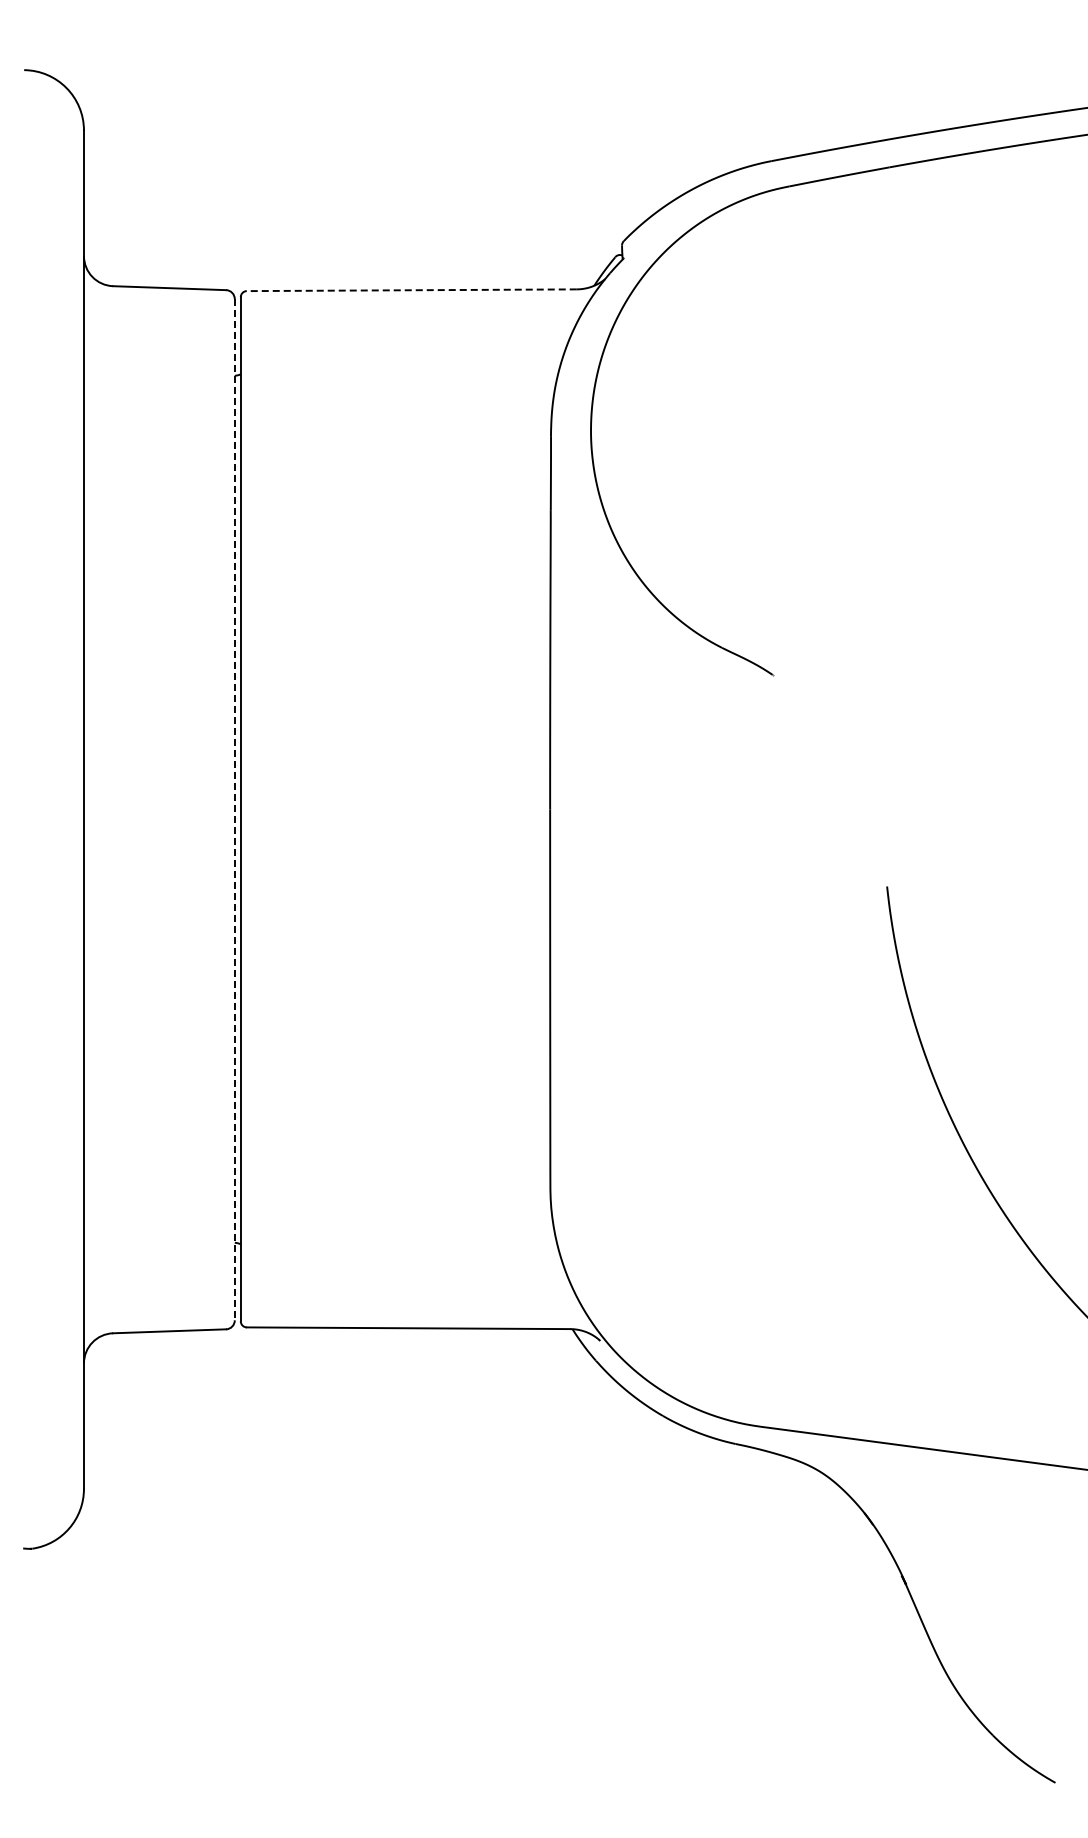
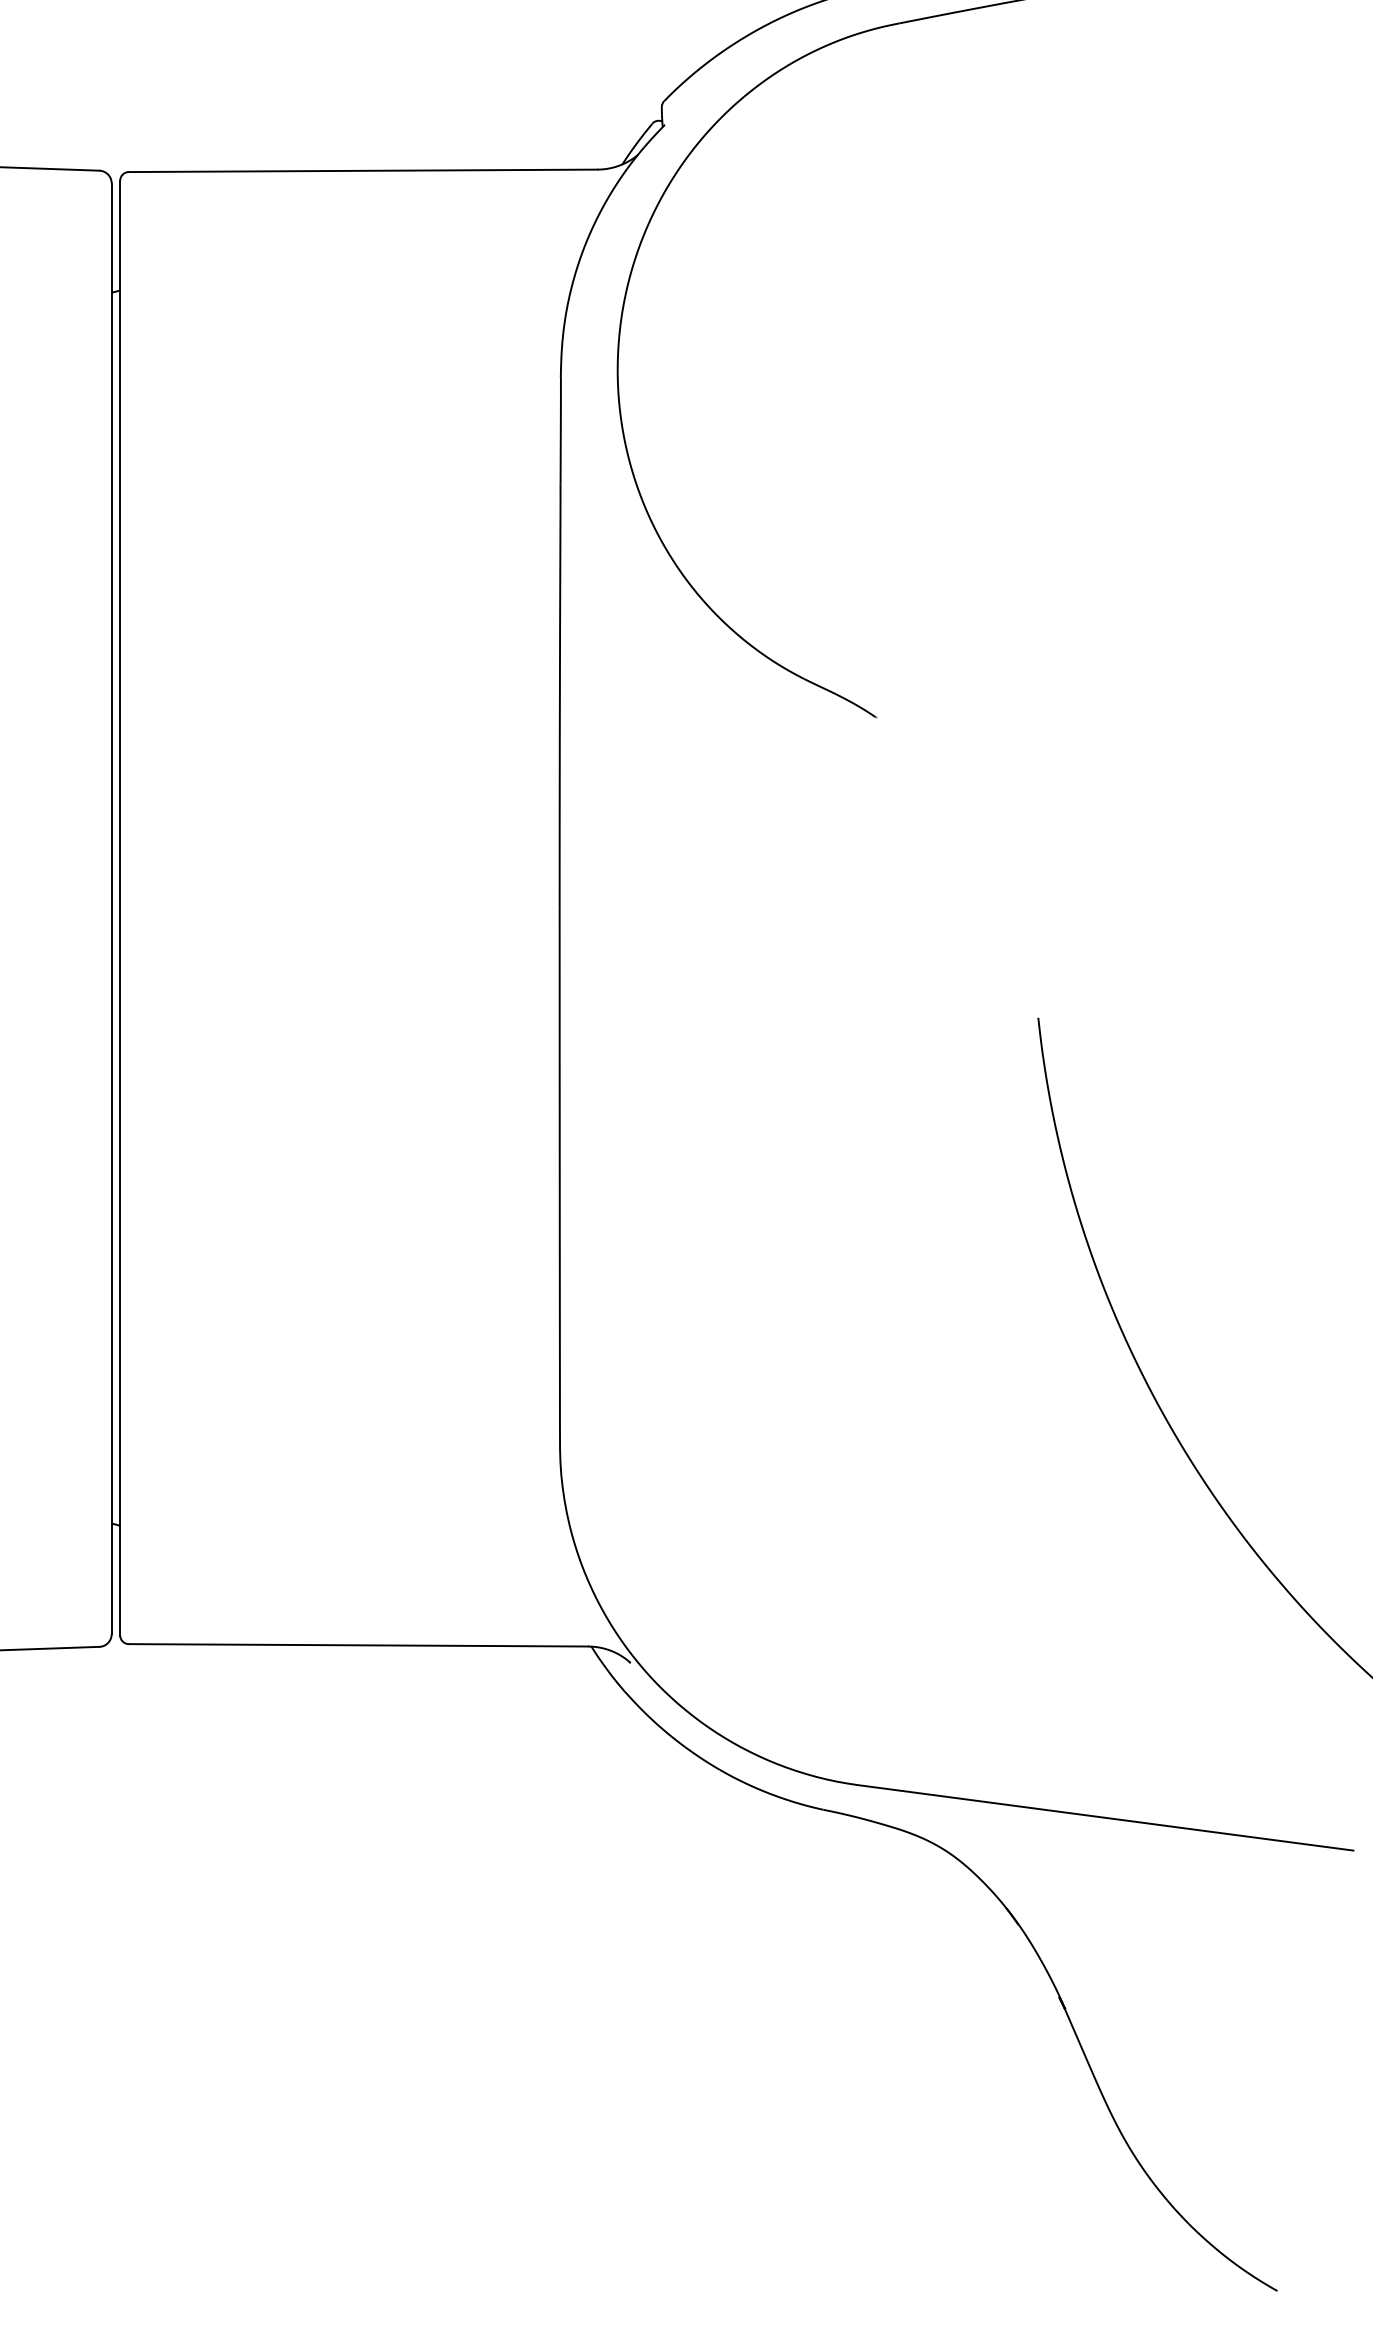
line: (411, 290) -> (362, 171), dashed -> solid
line: (234, 809) -> (111, 908), dashed -> solid

